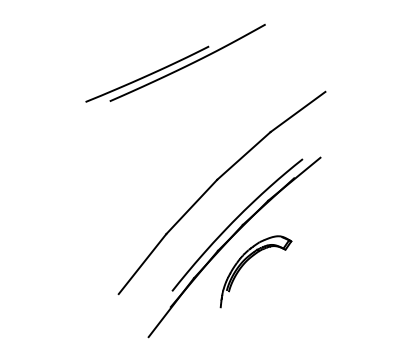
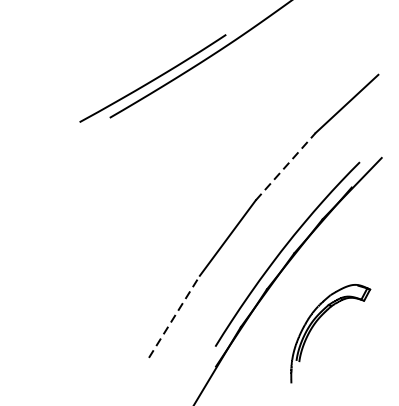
line: (243, 155) -> (285, 166), solid -> dashed
part: (246, 262) -> (317, 322), moved
line: (142, 263) -> (174, 316), solid -> dashed

